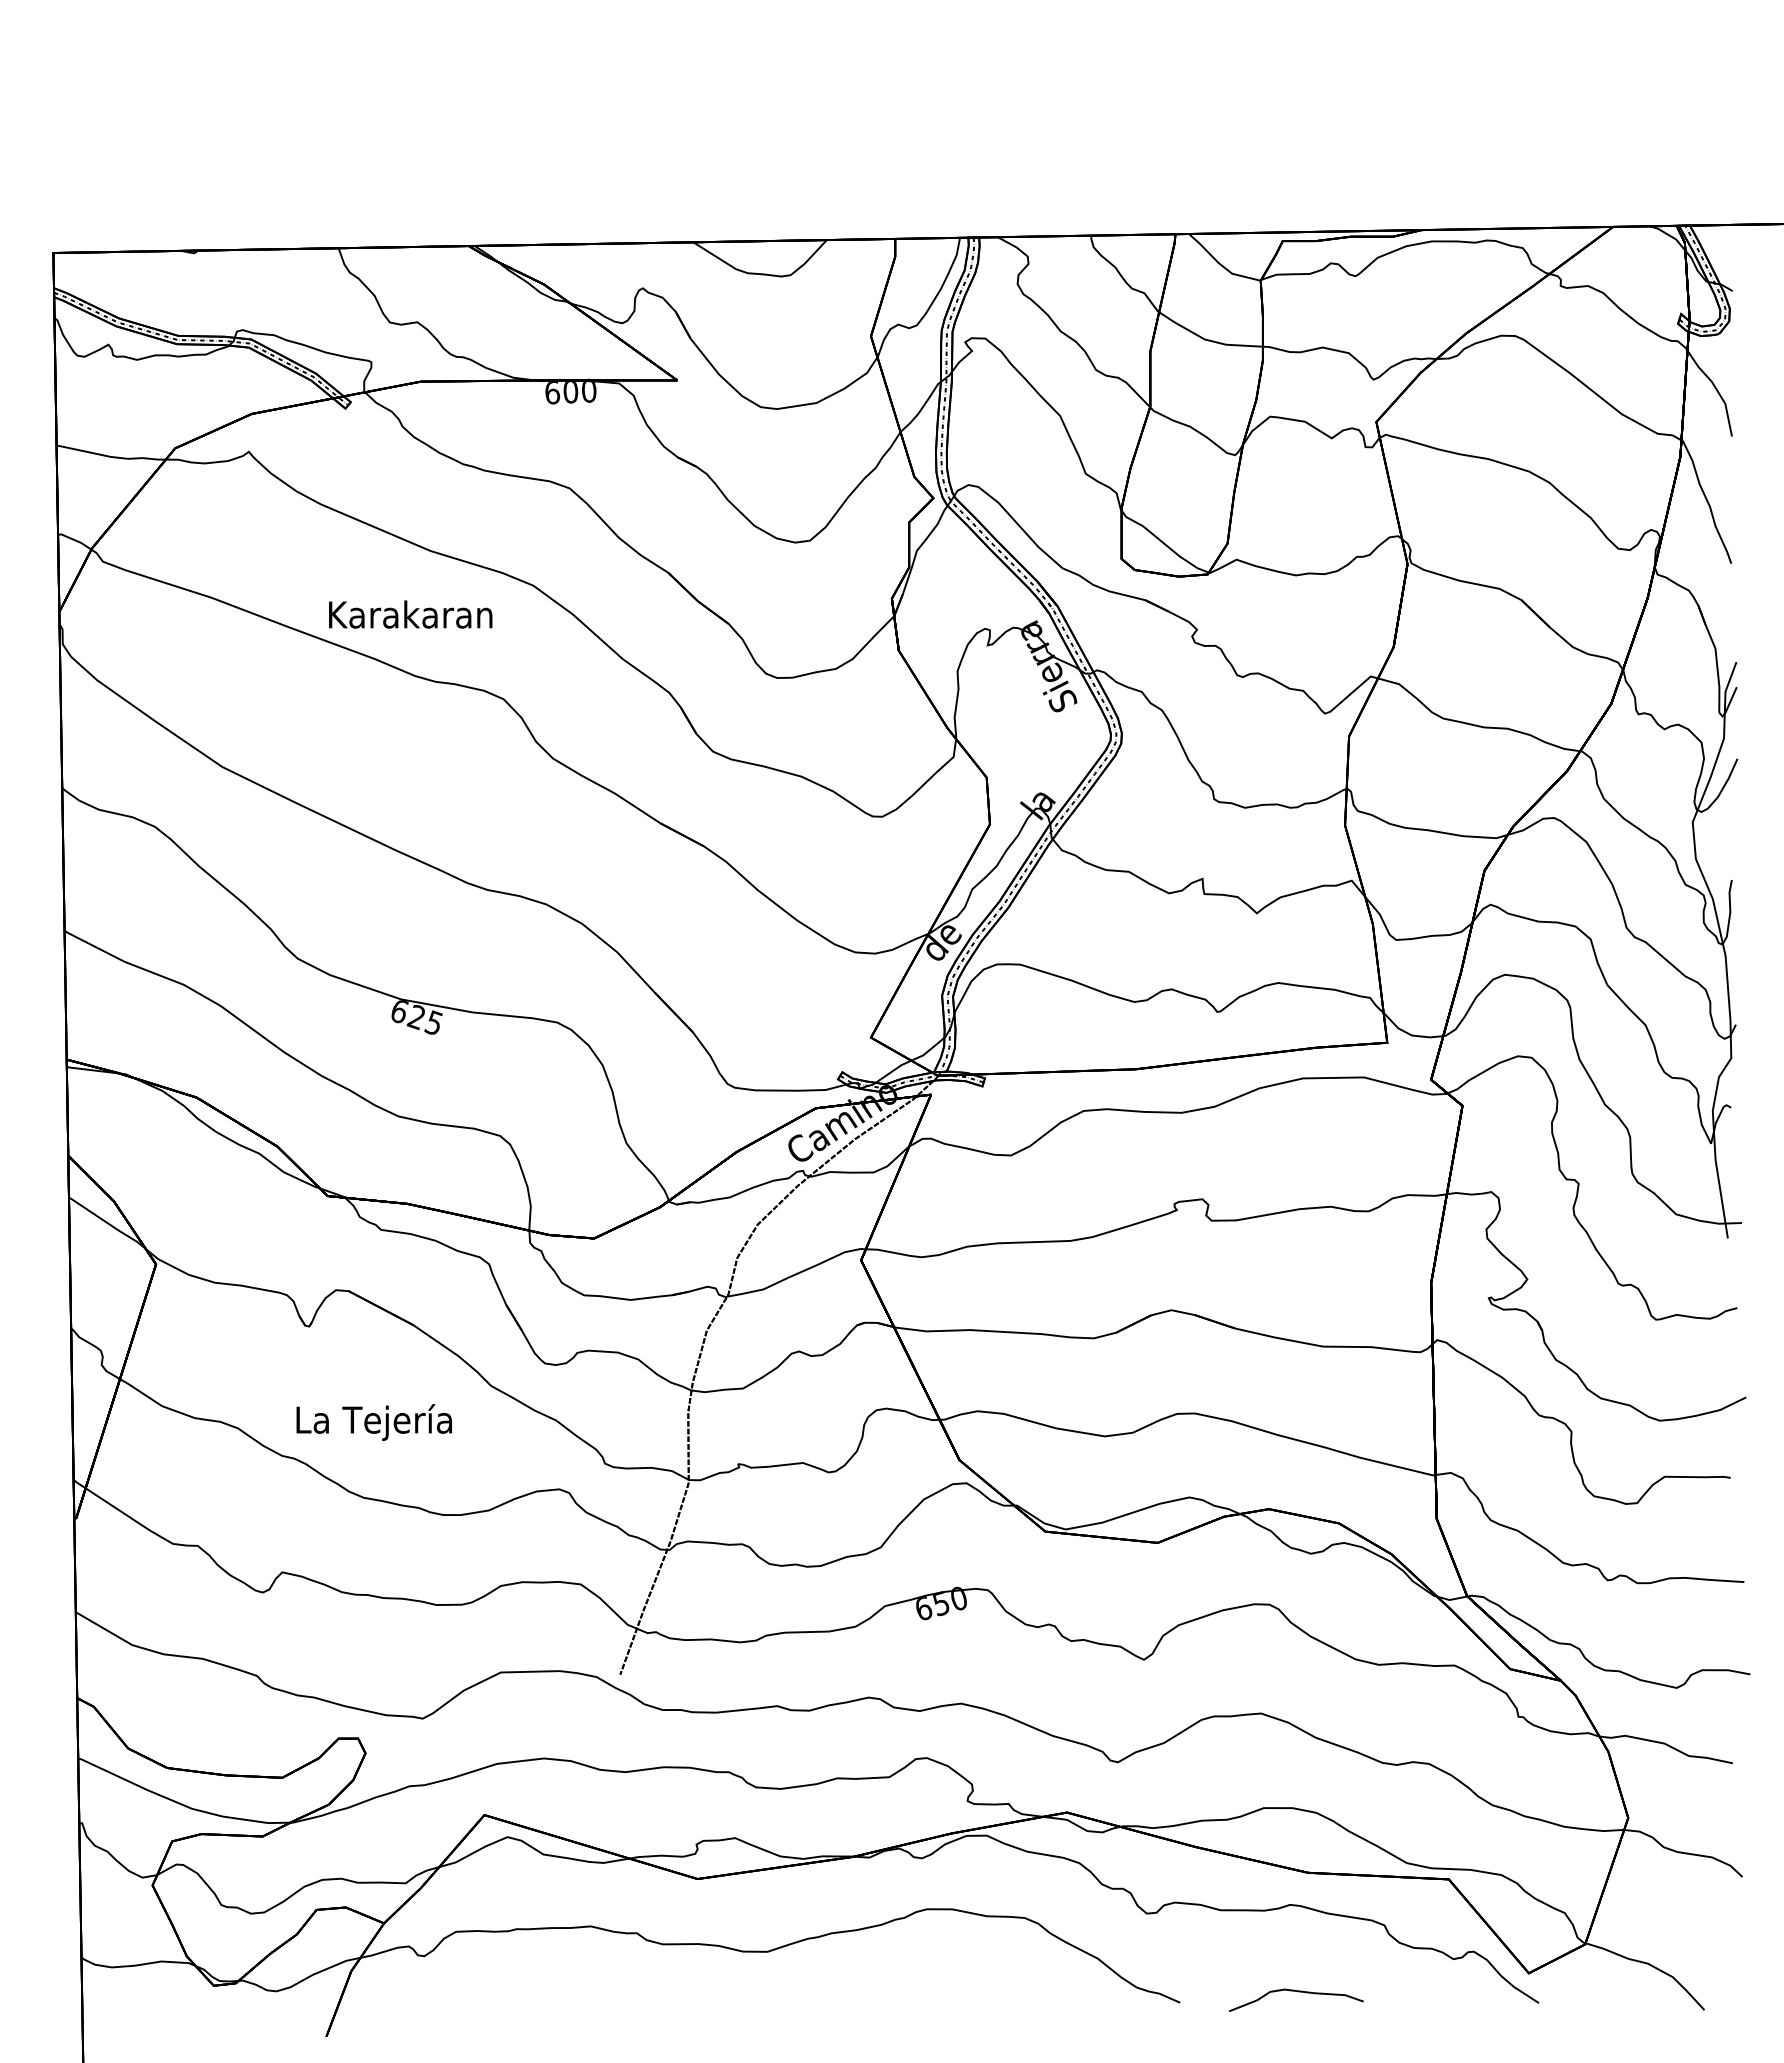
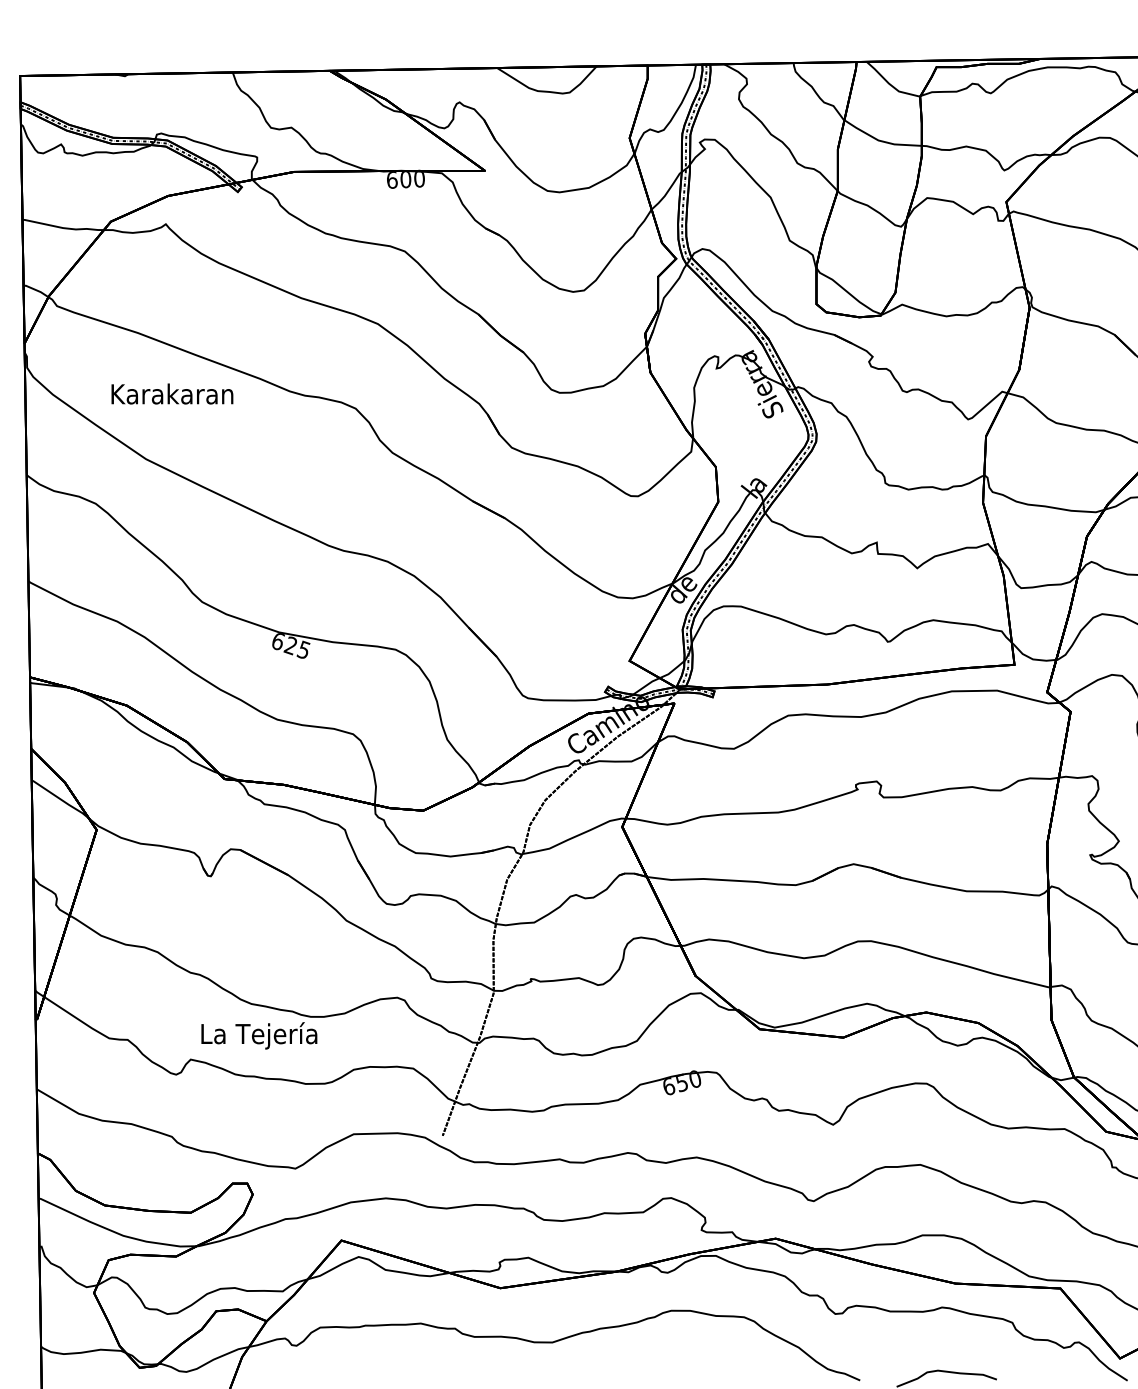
text: (410, 614) -> (172, 393), moved
text: (373, 1422) -> (258, 1035), moved

